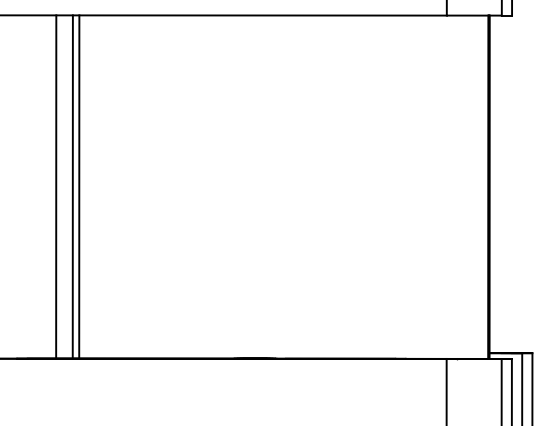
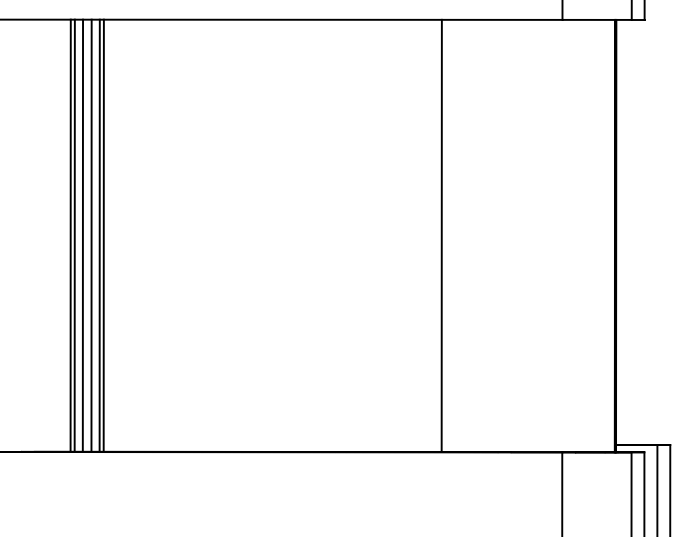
line: (59, 186) -> (74, 235), added
line: (65, 186) -> (82, 235), added
line: (82, 186) -> (103, 235), added
line: (350, 186) -> (441, 235), added

